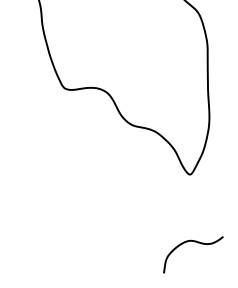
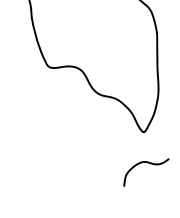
curve: (194, 242) -> (147, 163), moved

